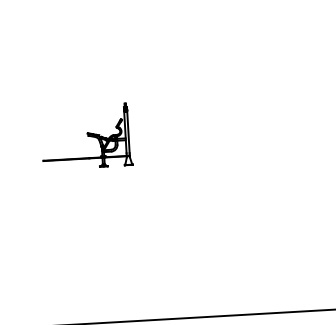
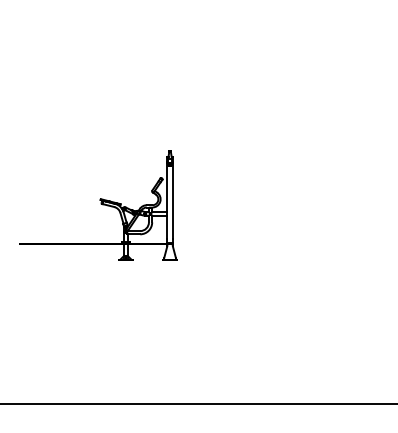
part: (86, 136) -> (98, 205), size x1.67

